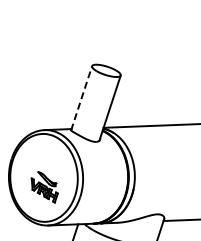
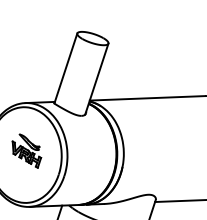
line: (81, 98) -> (65, 68), dashed -> solid
part: (44, 187) -> (26, 151), moved

